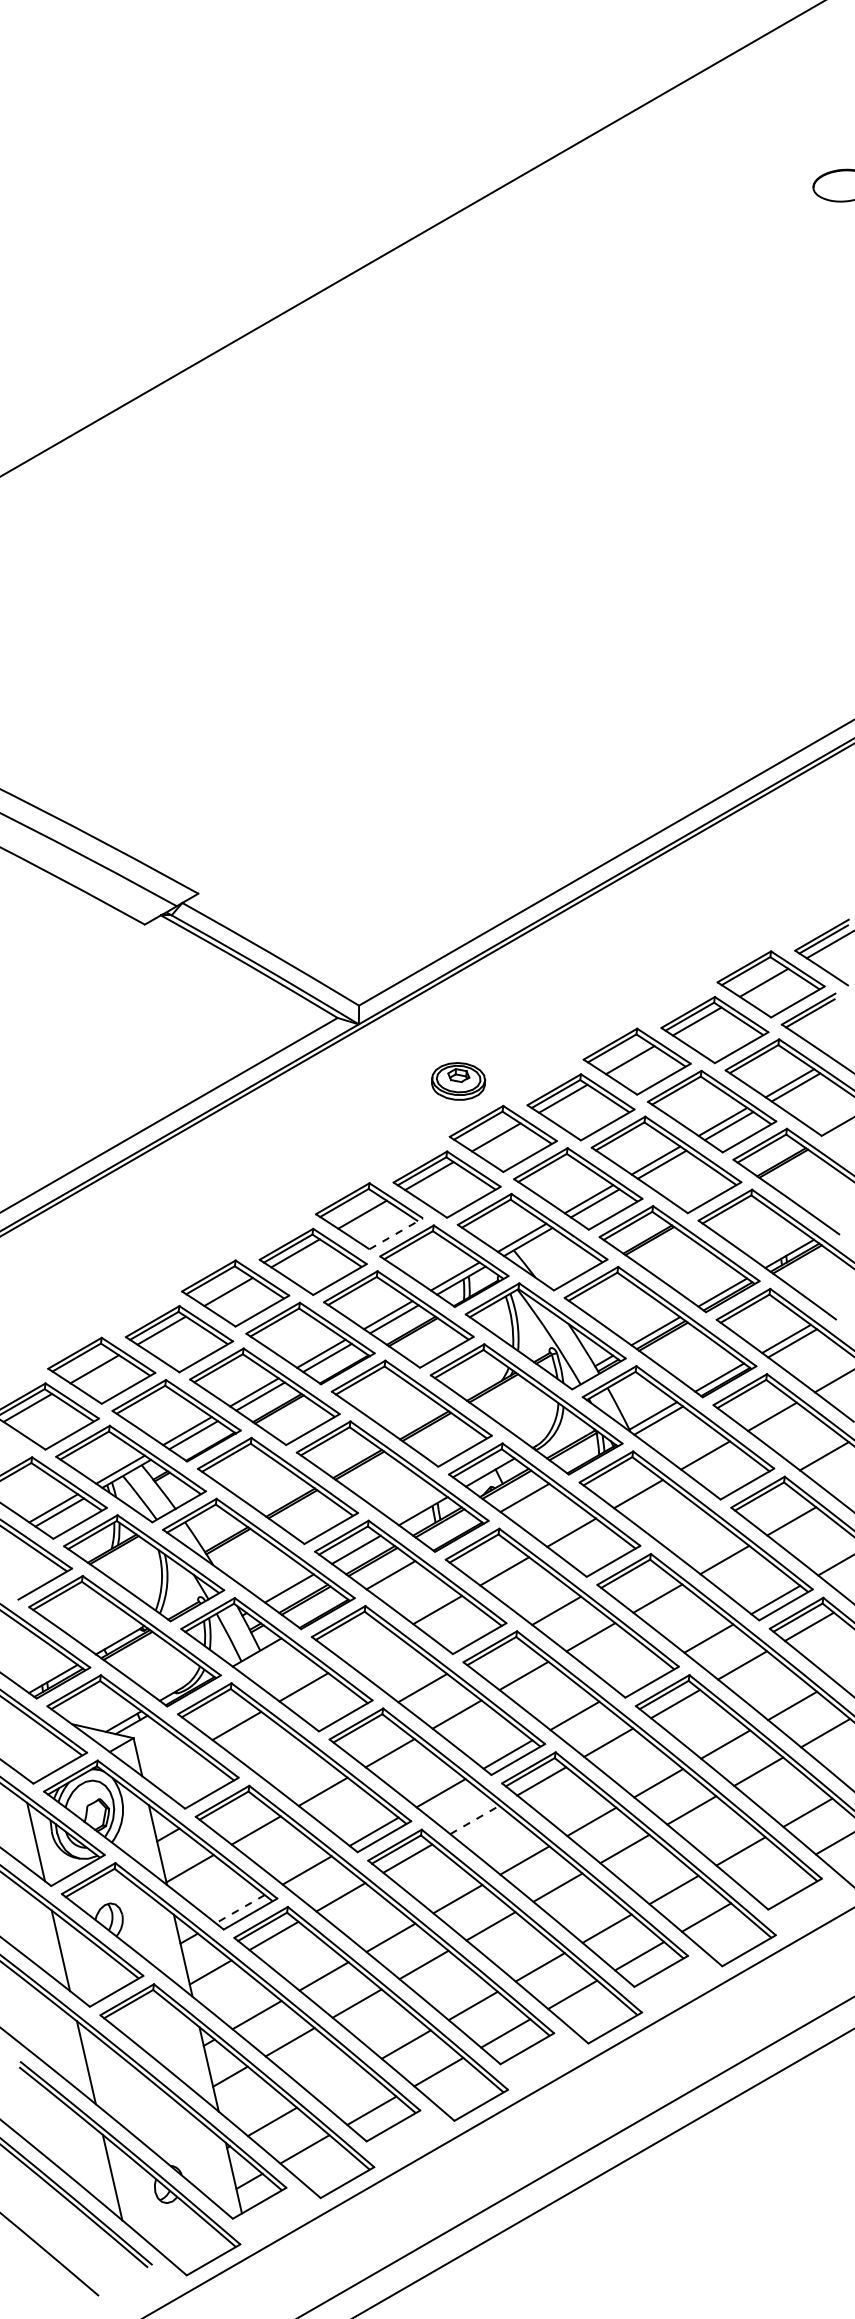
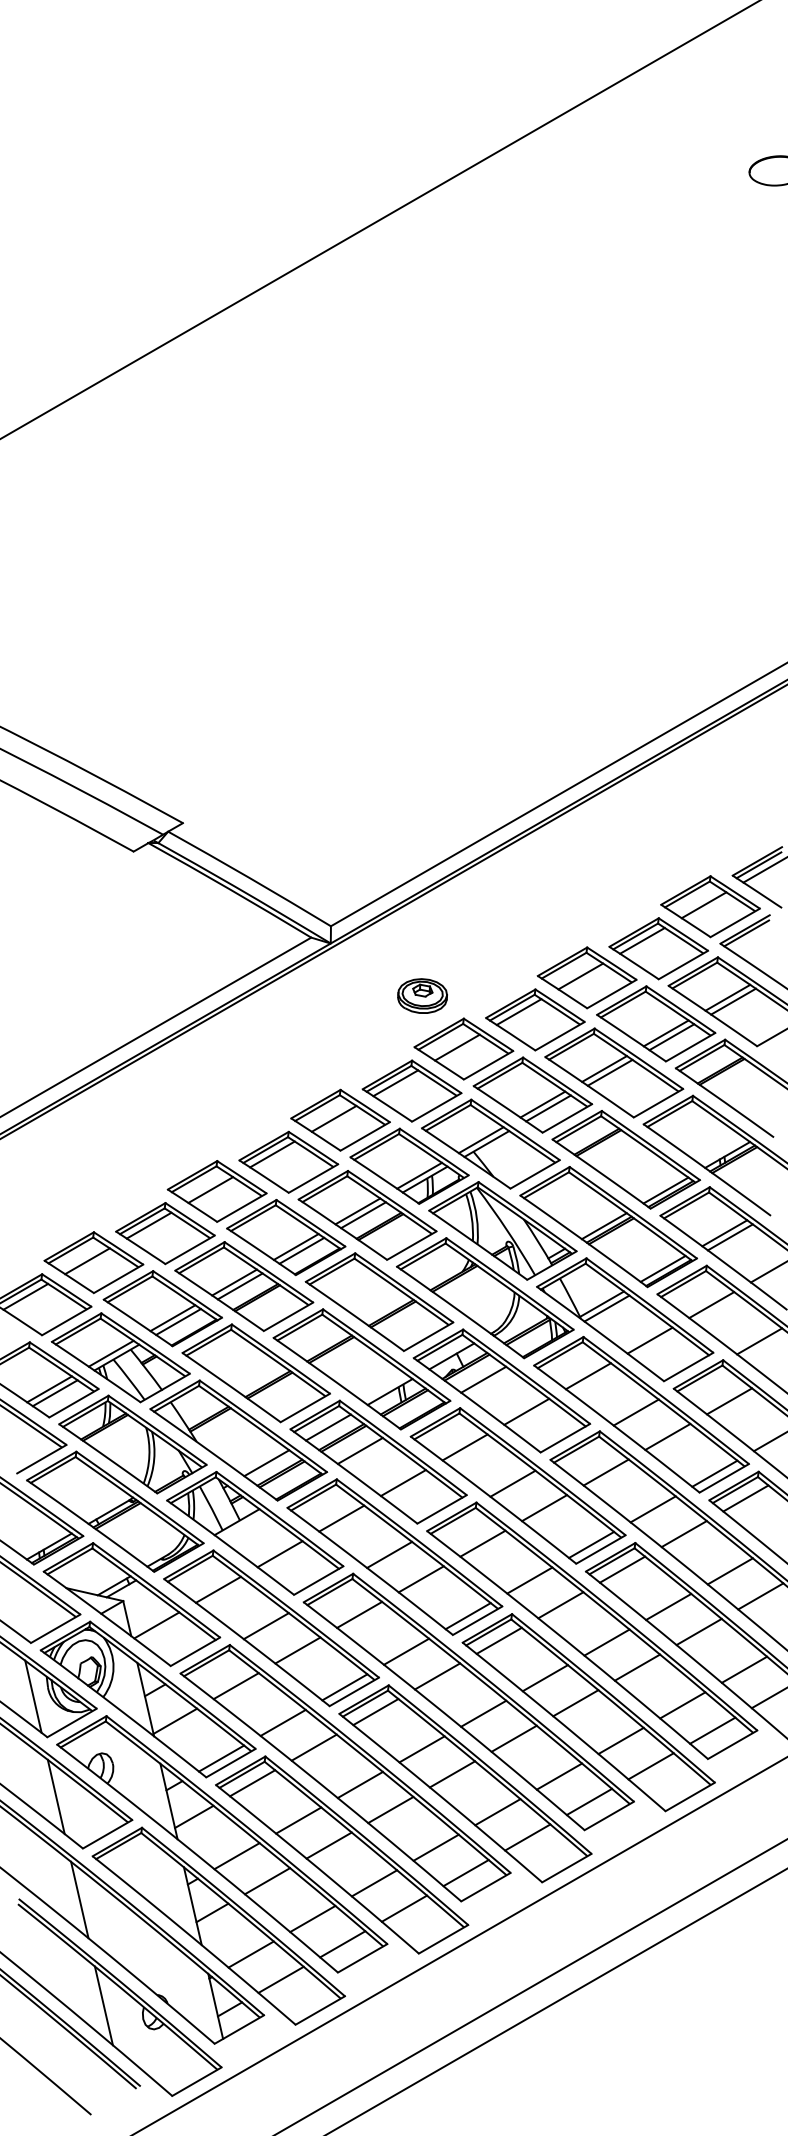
line: (396, 1233) -> (365, 1136), dashed -> solid
line: (690, 1533) -> (636, 1412), added
line: (370, 1648) -> (341, 1518), added
line: (641, 1677) -> (591, 1545), added
line: (169, 1764) -> (156, 1625), added
line: (288, 1765) -> (265, 1626), added
line: (475, 1819) -> (438, 1675), dashed -> solid
line: (773, 1878) -> (712, 1730), added
line: (239, 1909) -> (220, 1758), dashed -> solid
line: (338, 2083) -> (312, 1919), added

